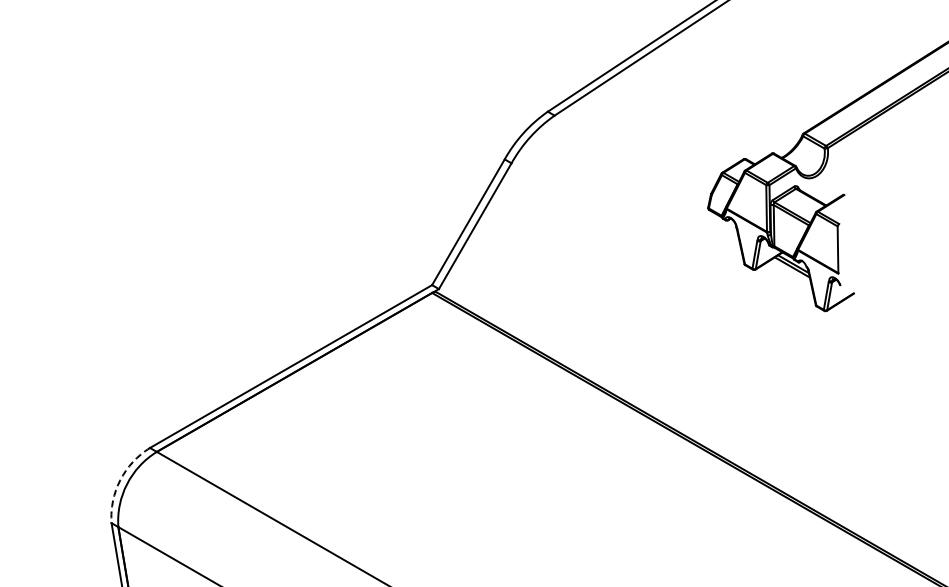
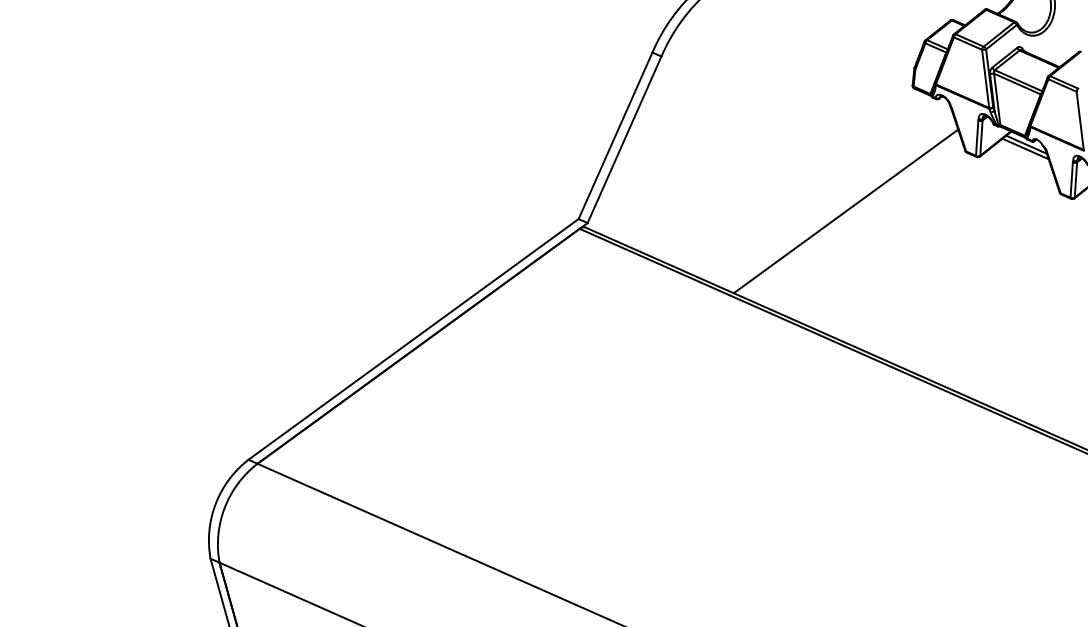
line: (644, 301) -> (845, 211), added
arc: (120, 480) -> (215, 504), dashed -> solid

